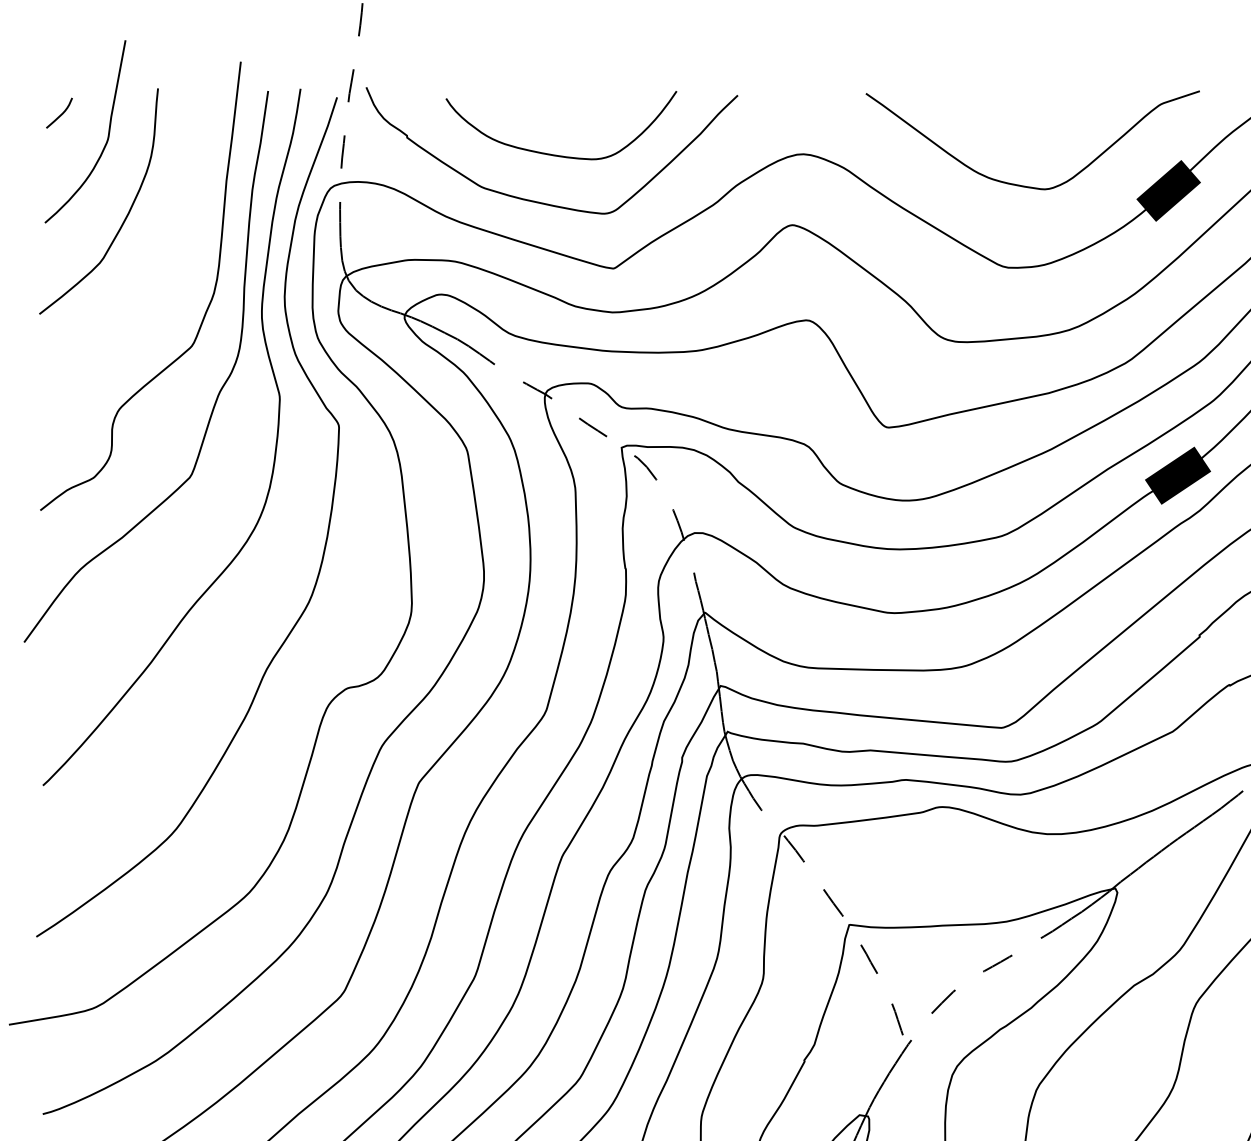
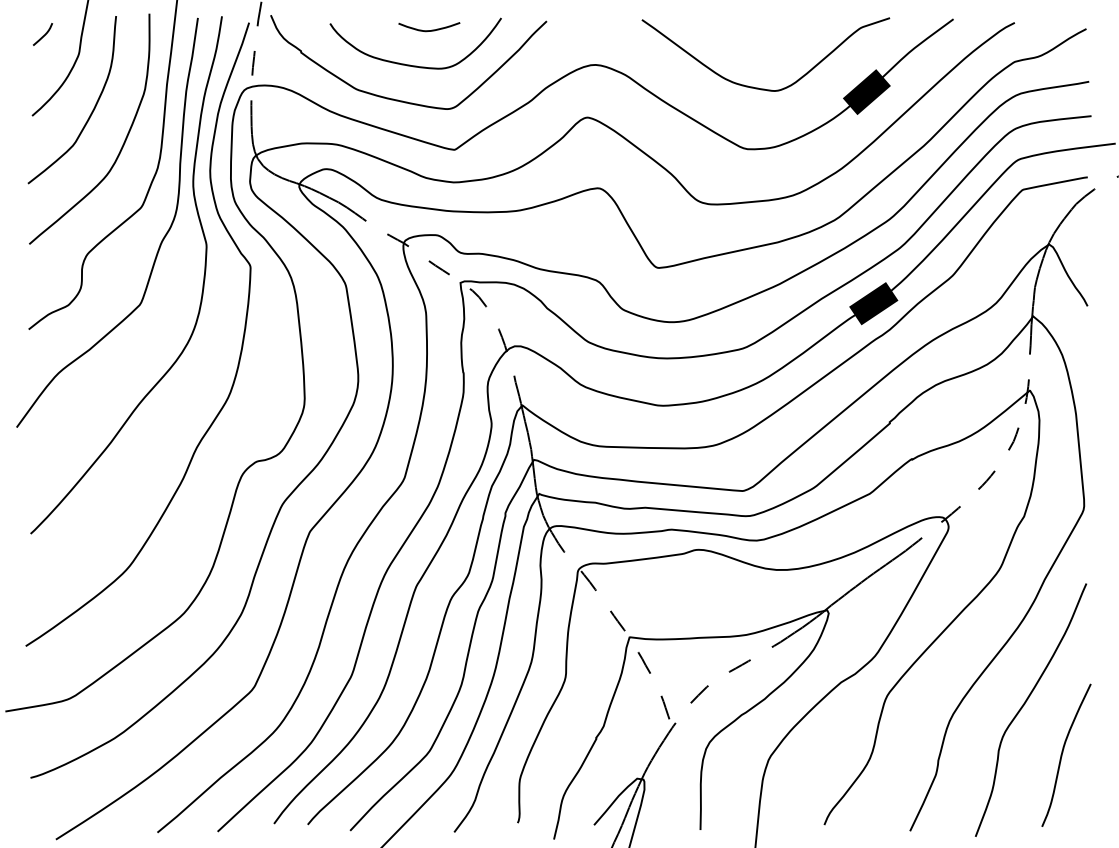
curve: (582, 106) -> (431, 29), added
curve: (166, 261) -> (122, 144), added

